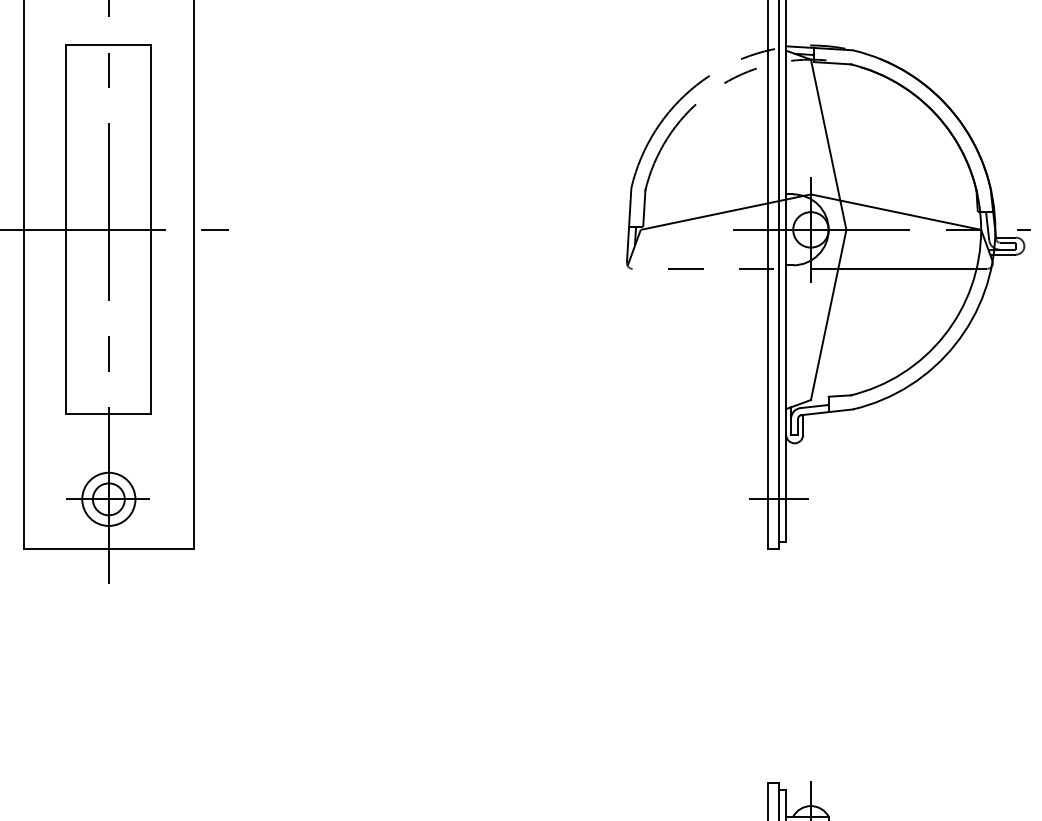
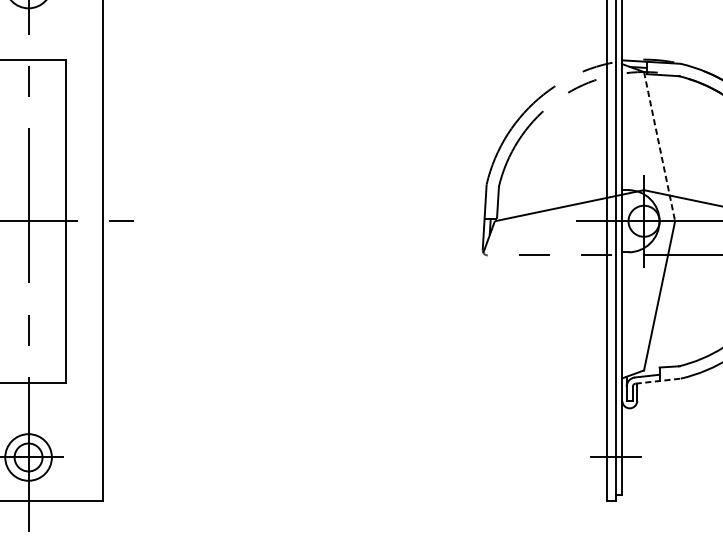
line: (828, 144) -> (659, 146), solid -> dashed
line: (827, 412) -> (658, 381), solid -> dashed

